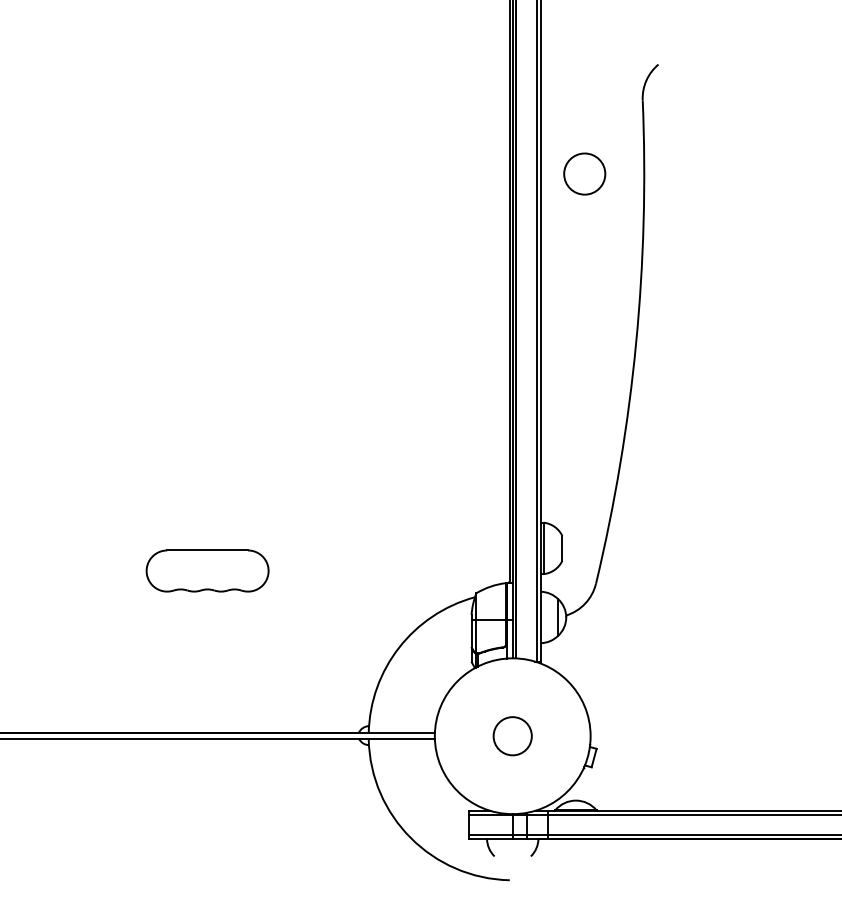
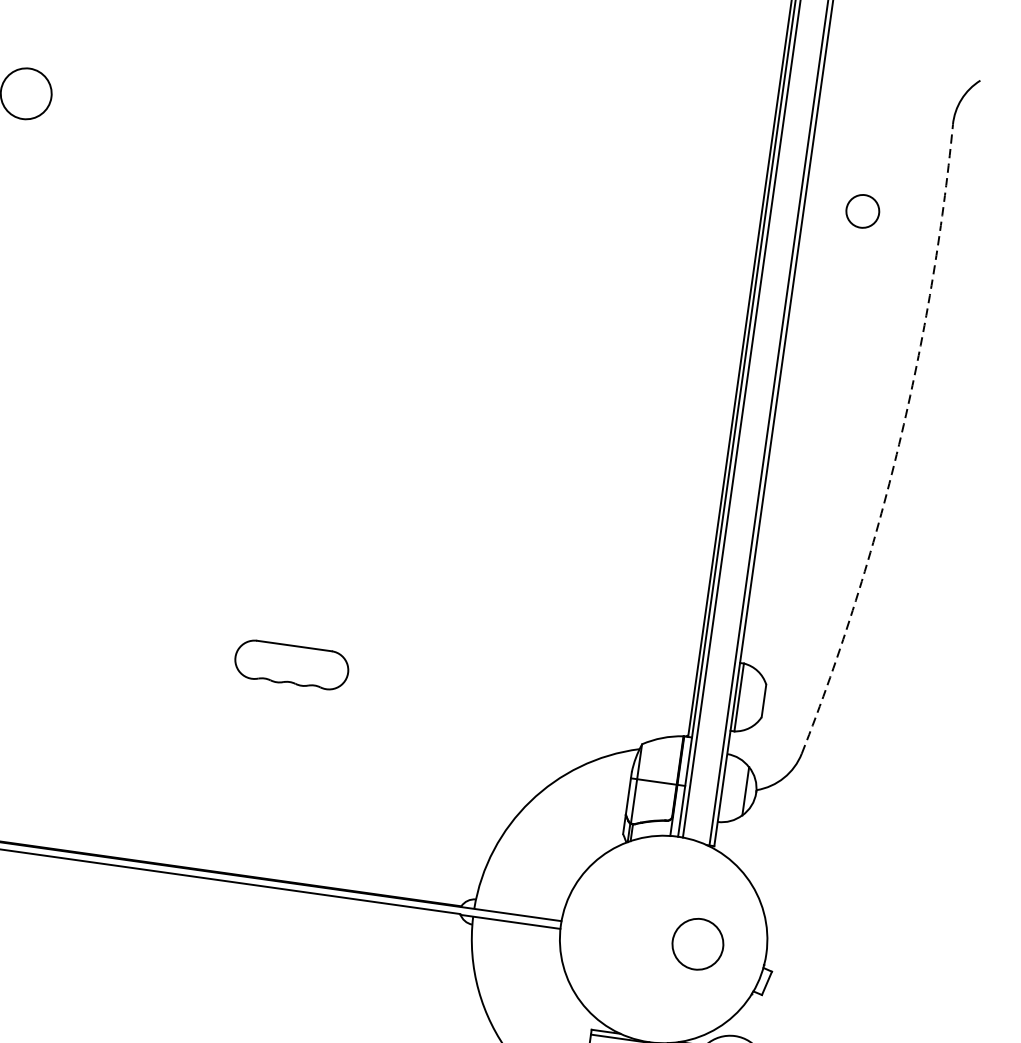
circle: (584, 173) -> (862, 210), size x0.6
arc: (636, 343) -> (899, 444), solid -> dashed
part: (207, 570) -> (291, 664), size x0.7
circle: (512, 736) -> (697, 944), moved

